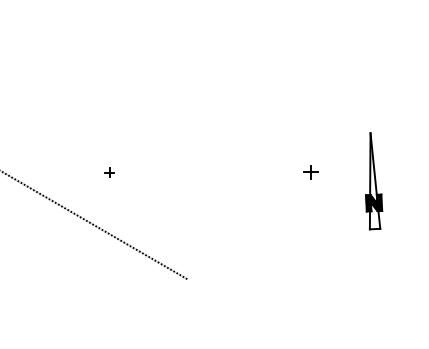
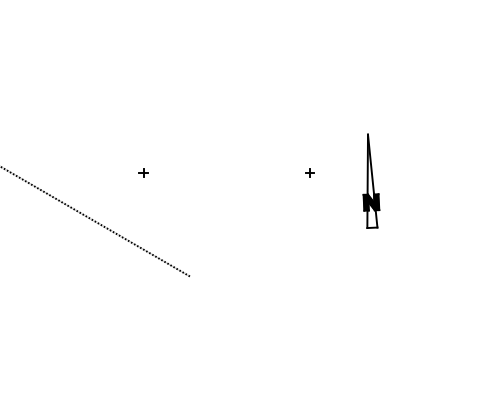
part: (109, 172) -> (143, 172), moved
part: (310, 172) -> (309, 172), size x0.62

